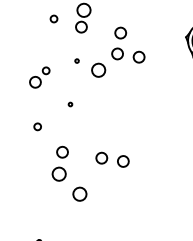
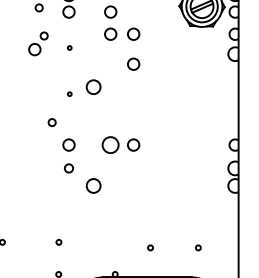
circle: (98, 69) -> (93, 86), moved
part: (39, 77) -> (38, 43), moved
circle: (134, 84) -> (133, 63), added
circle: (37, 126) -> (51, 122), moved
circle: (101, 157) -> (110, 144), size x1.4
circle: (58, 174) -> (68, 168), size x0.6

